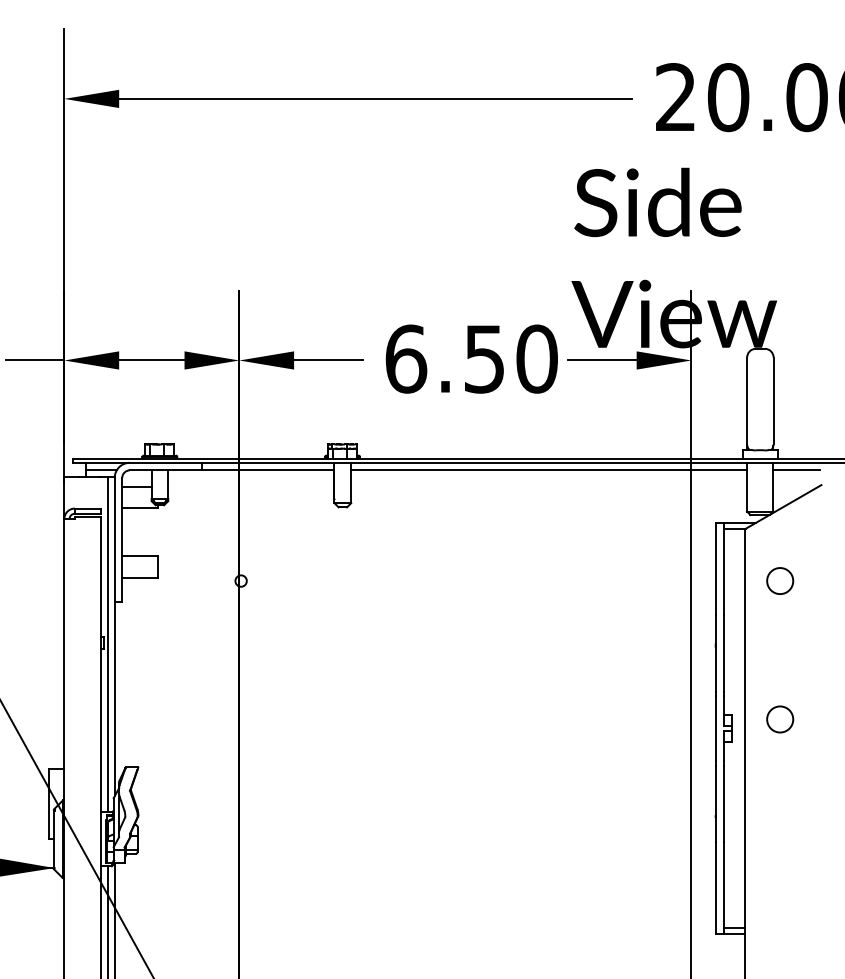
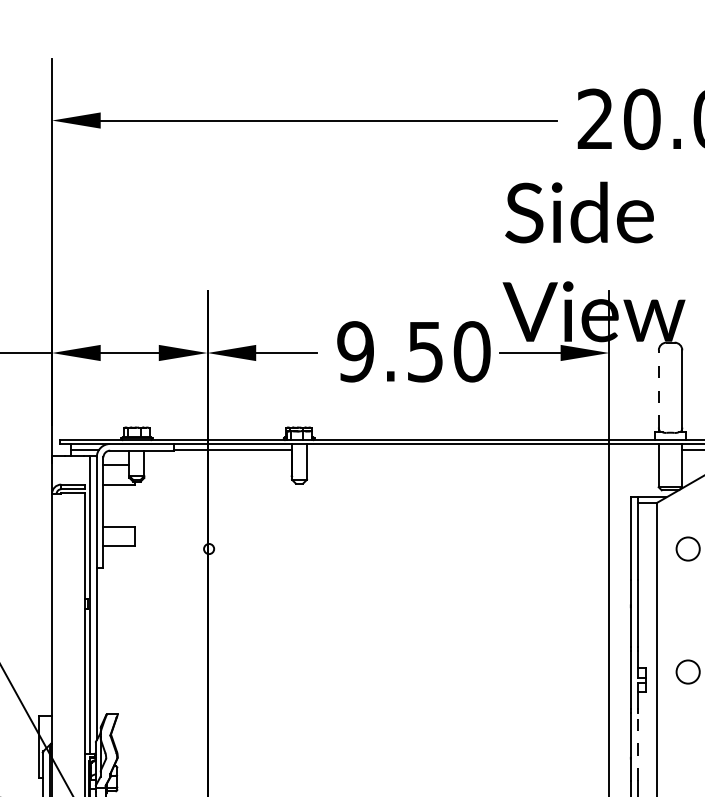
text: (406, 358) -> (356, 351), 6.50 -> 9.50
line: (747, 400) -> (659, 388), solid -> dashed
line: (548, 470) -> (482, 450), removed
line: (724, 803) -> (638, 746), solid -> dashed

